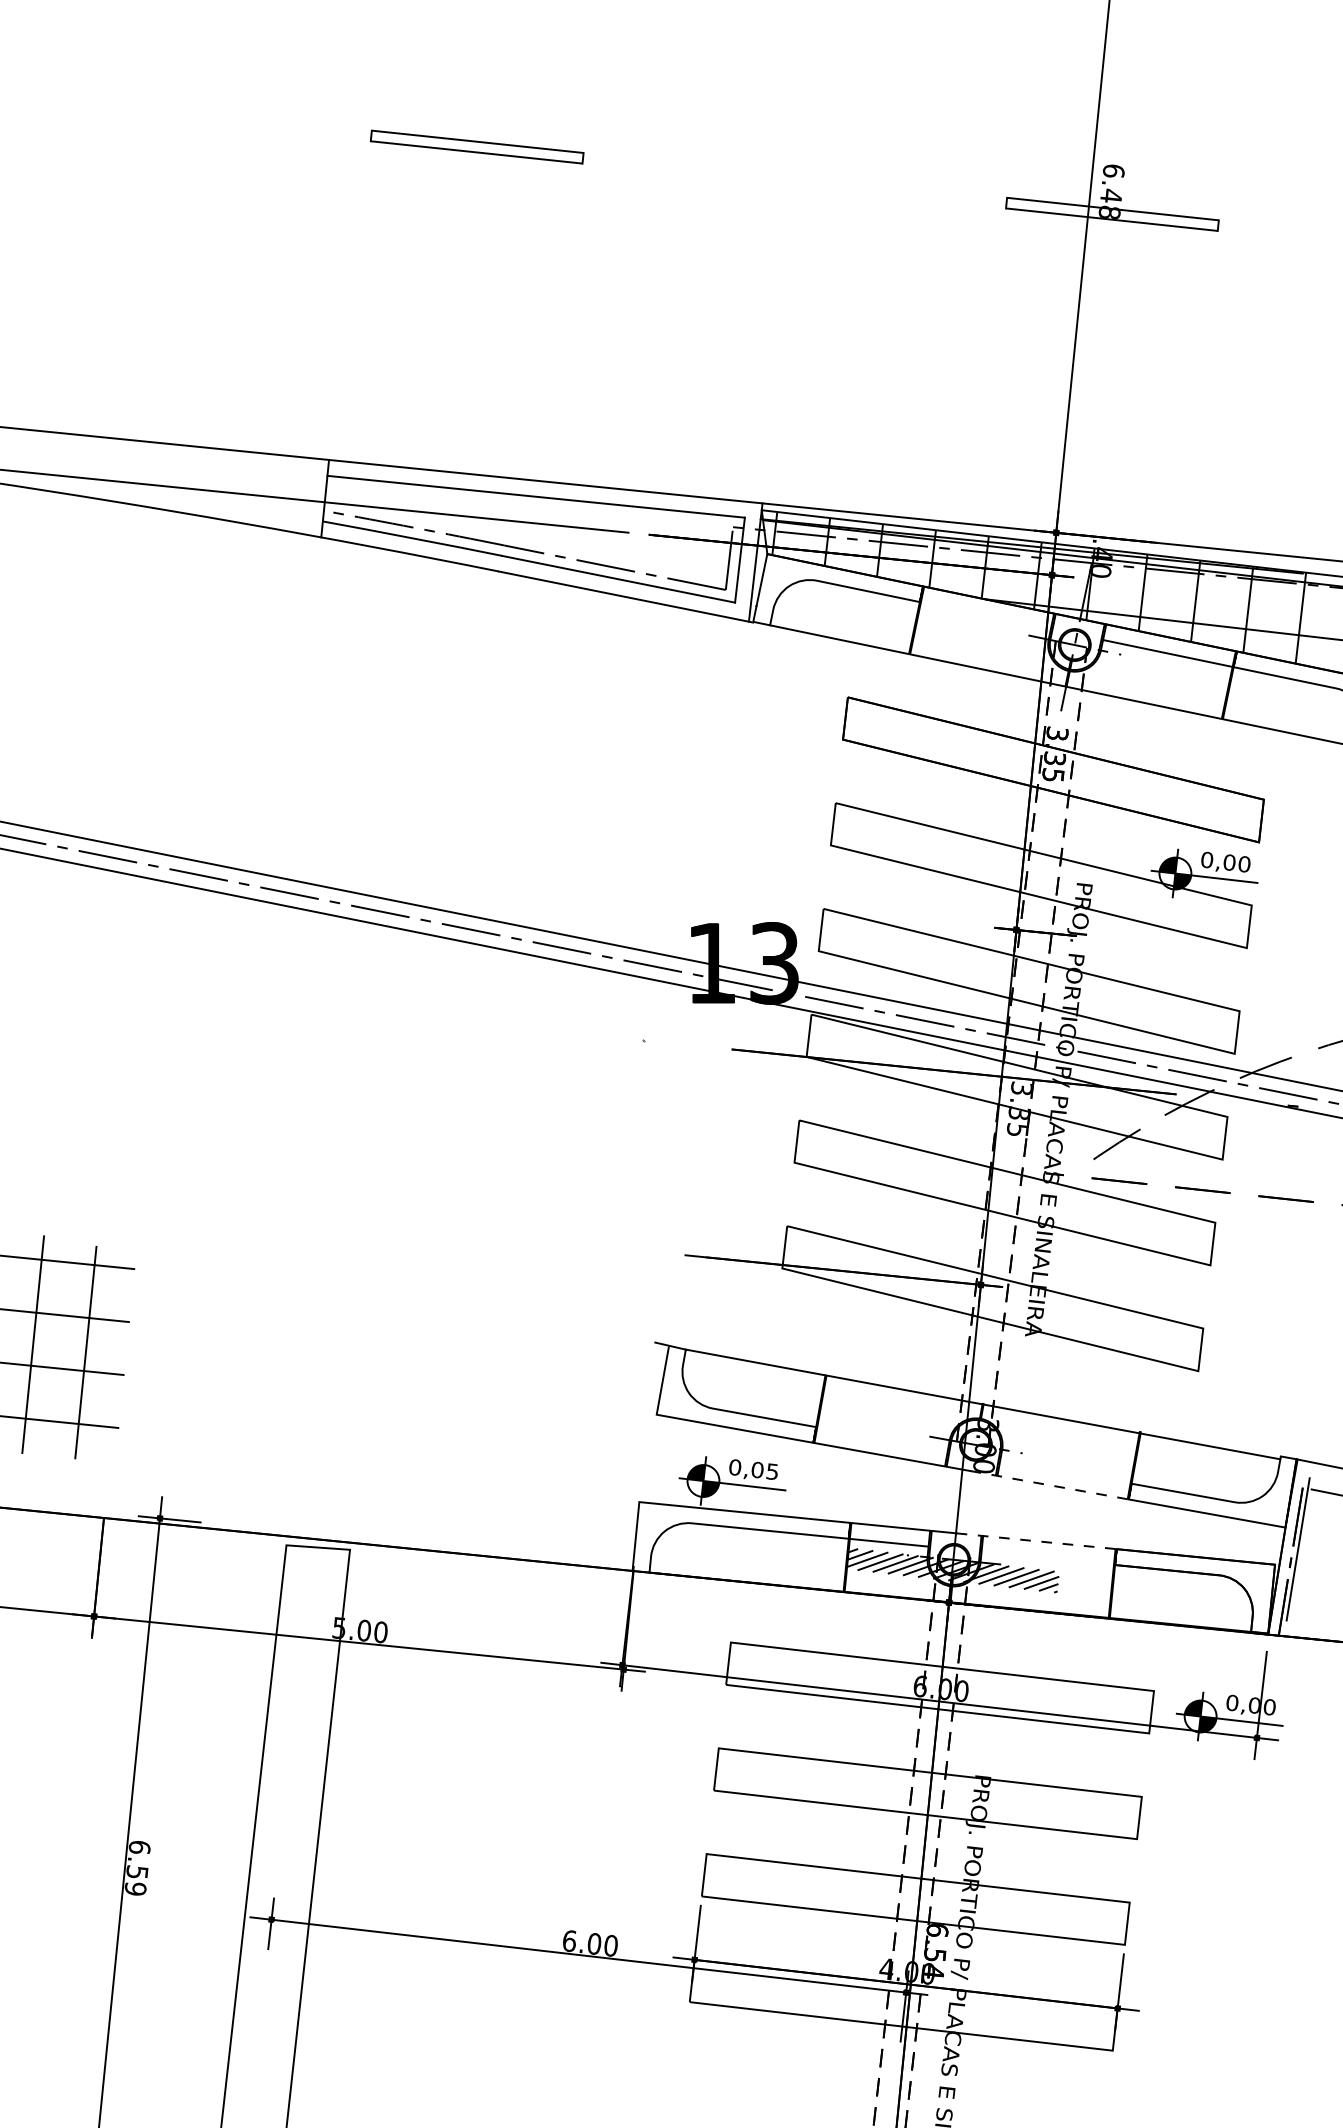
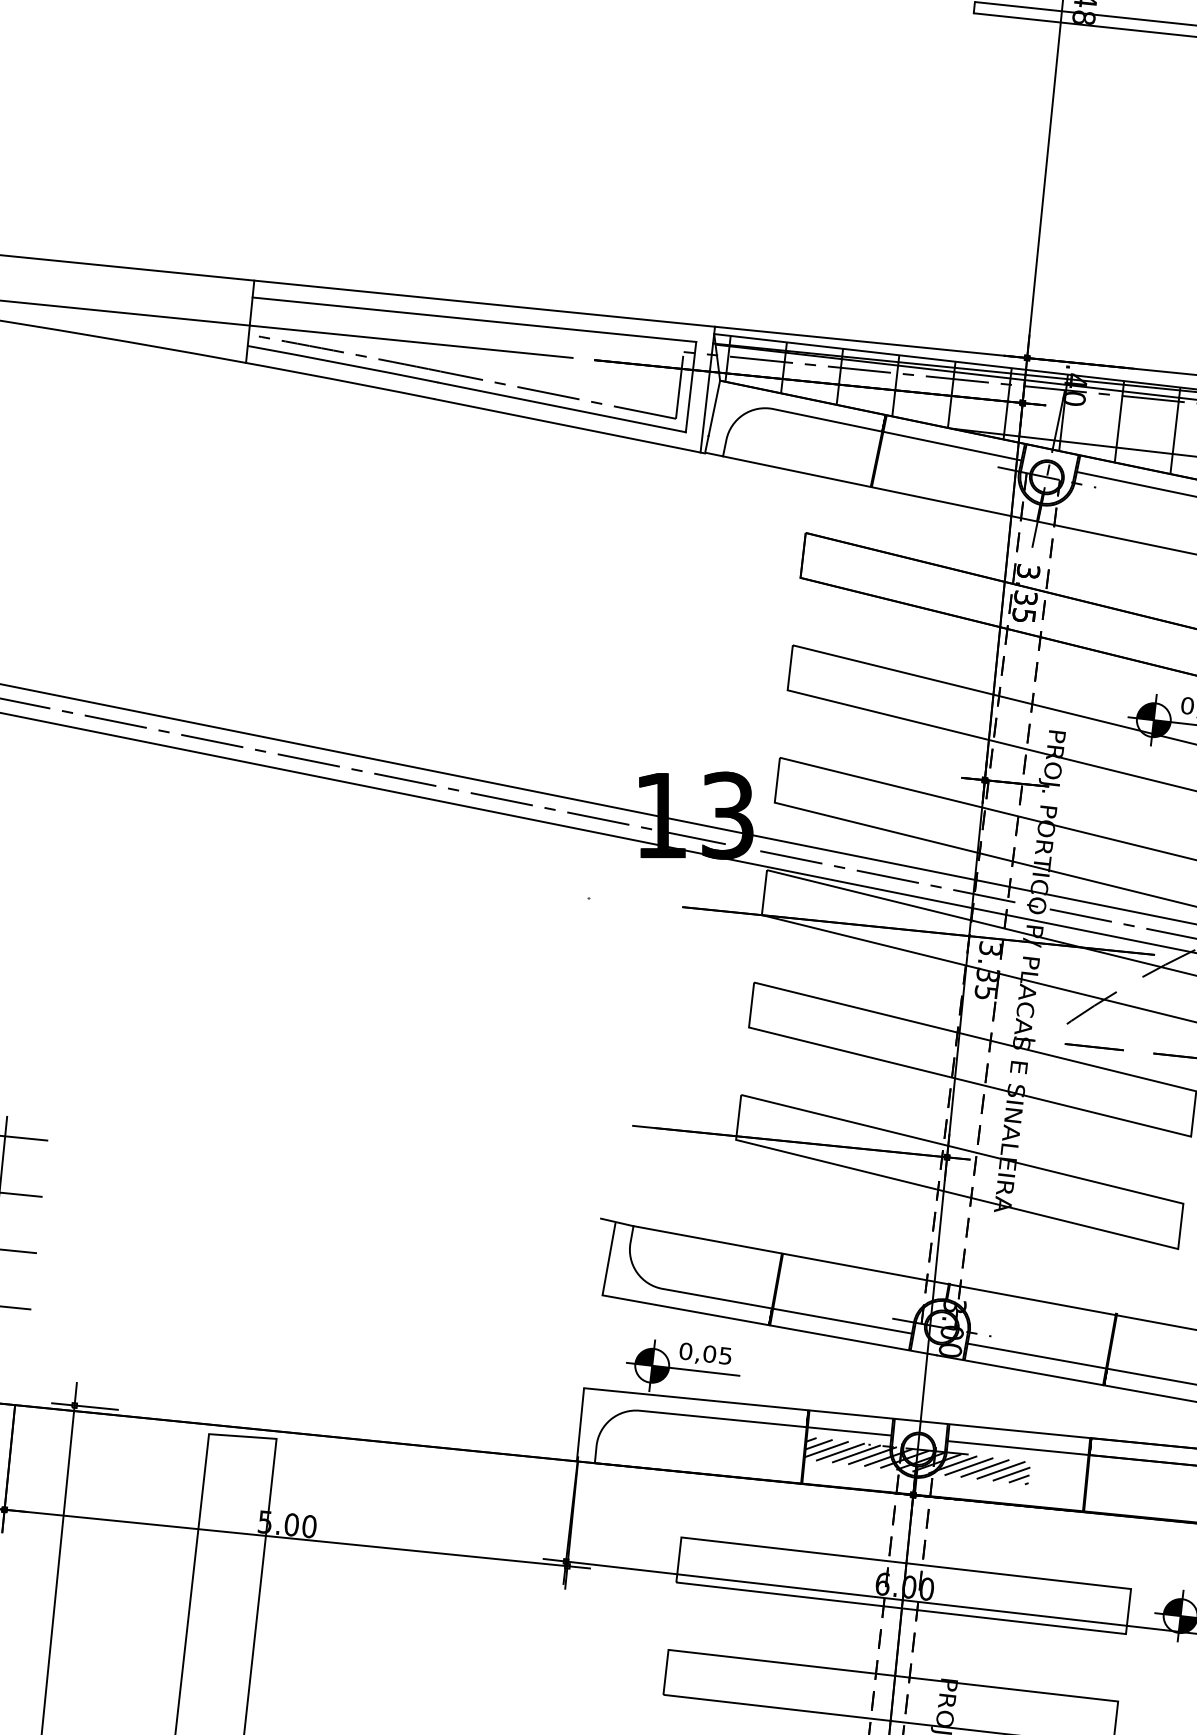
line: (985, 615) -> (951, 445), added
line: (882, 1438) -> (842, 1320), added
line: (1065, 1471) -> (1037, 1355), added
line: (1049, 1485) -> (1019, 1370), dashed -> solid
line: (1036, 1541) -> (1006, 1430), dashed -> solid
line: (1047, 1557) -> (1017, 1447), added

